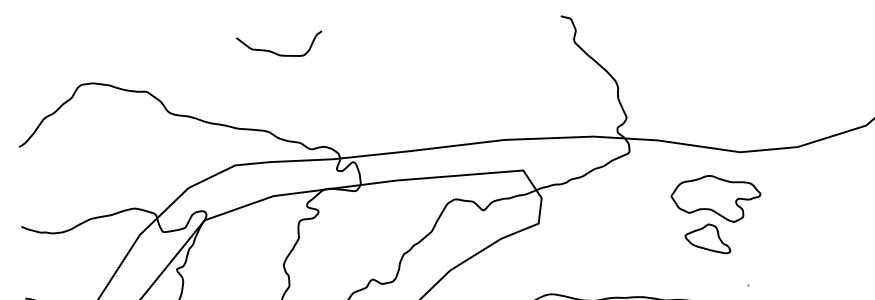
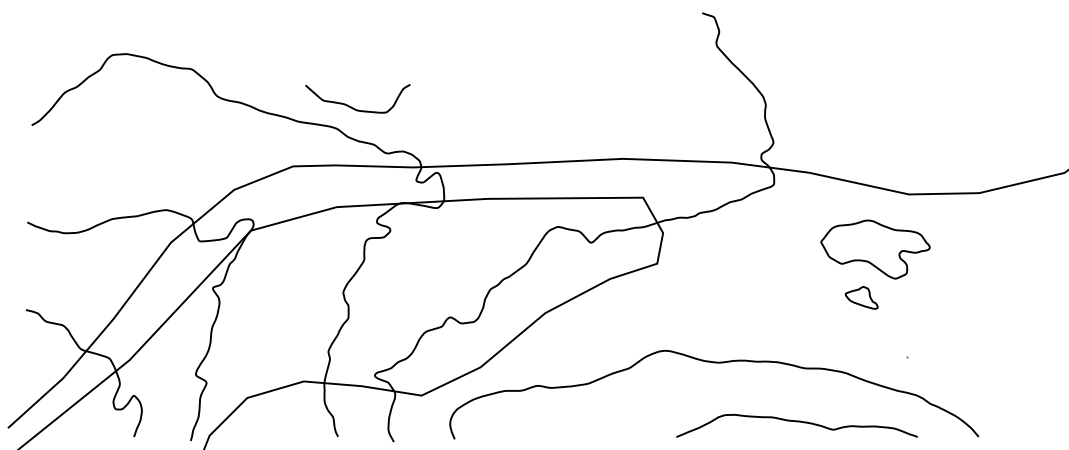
curve: (276, 53) -> (353, 107), moved
part: (707, 239) -> (861, 297), size x0.6

